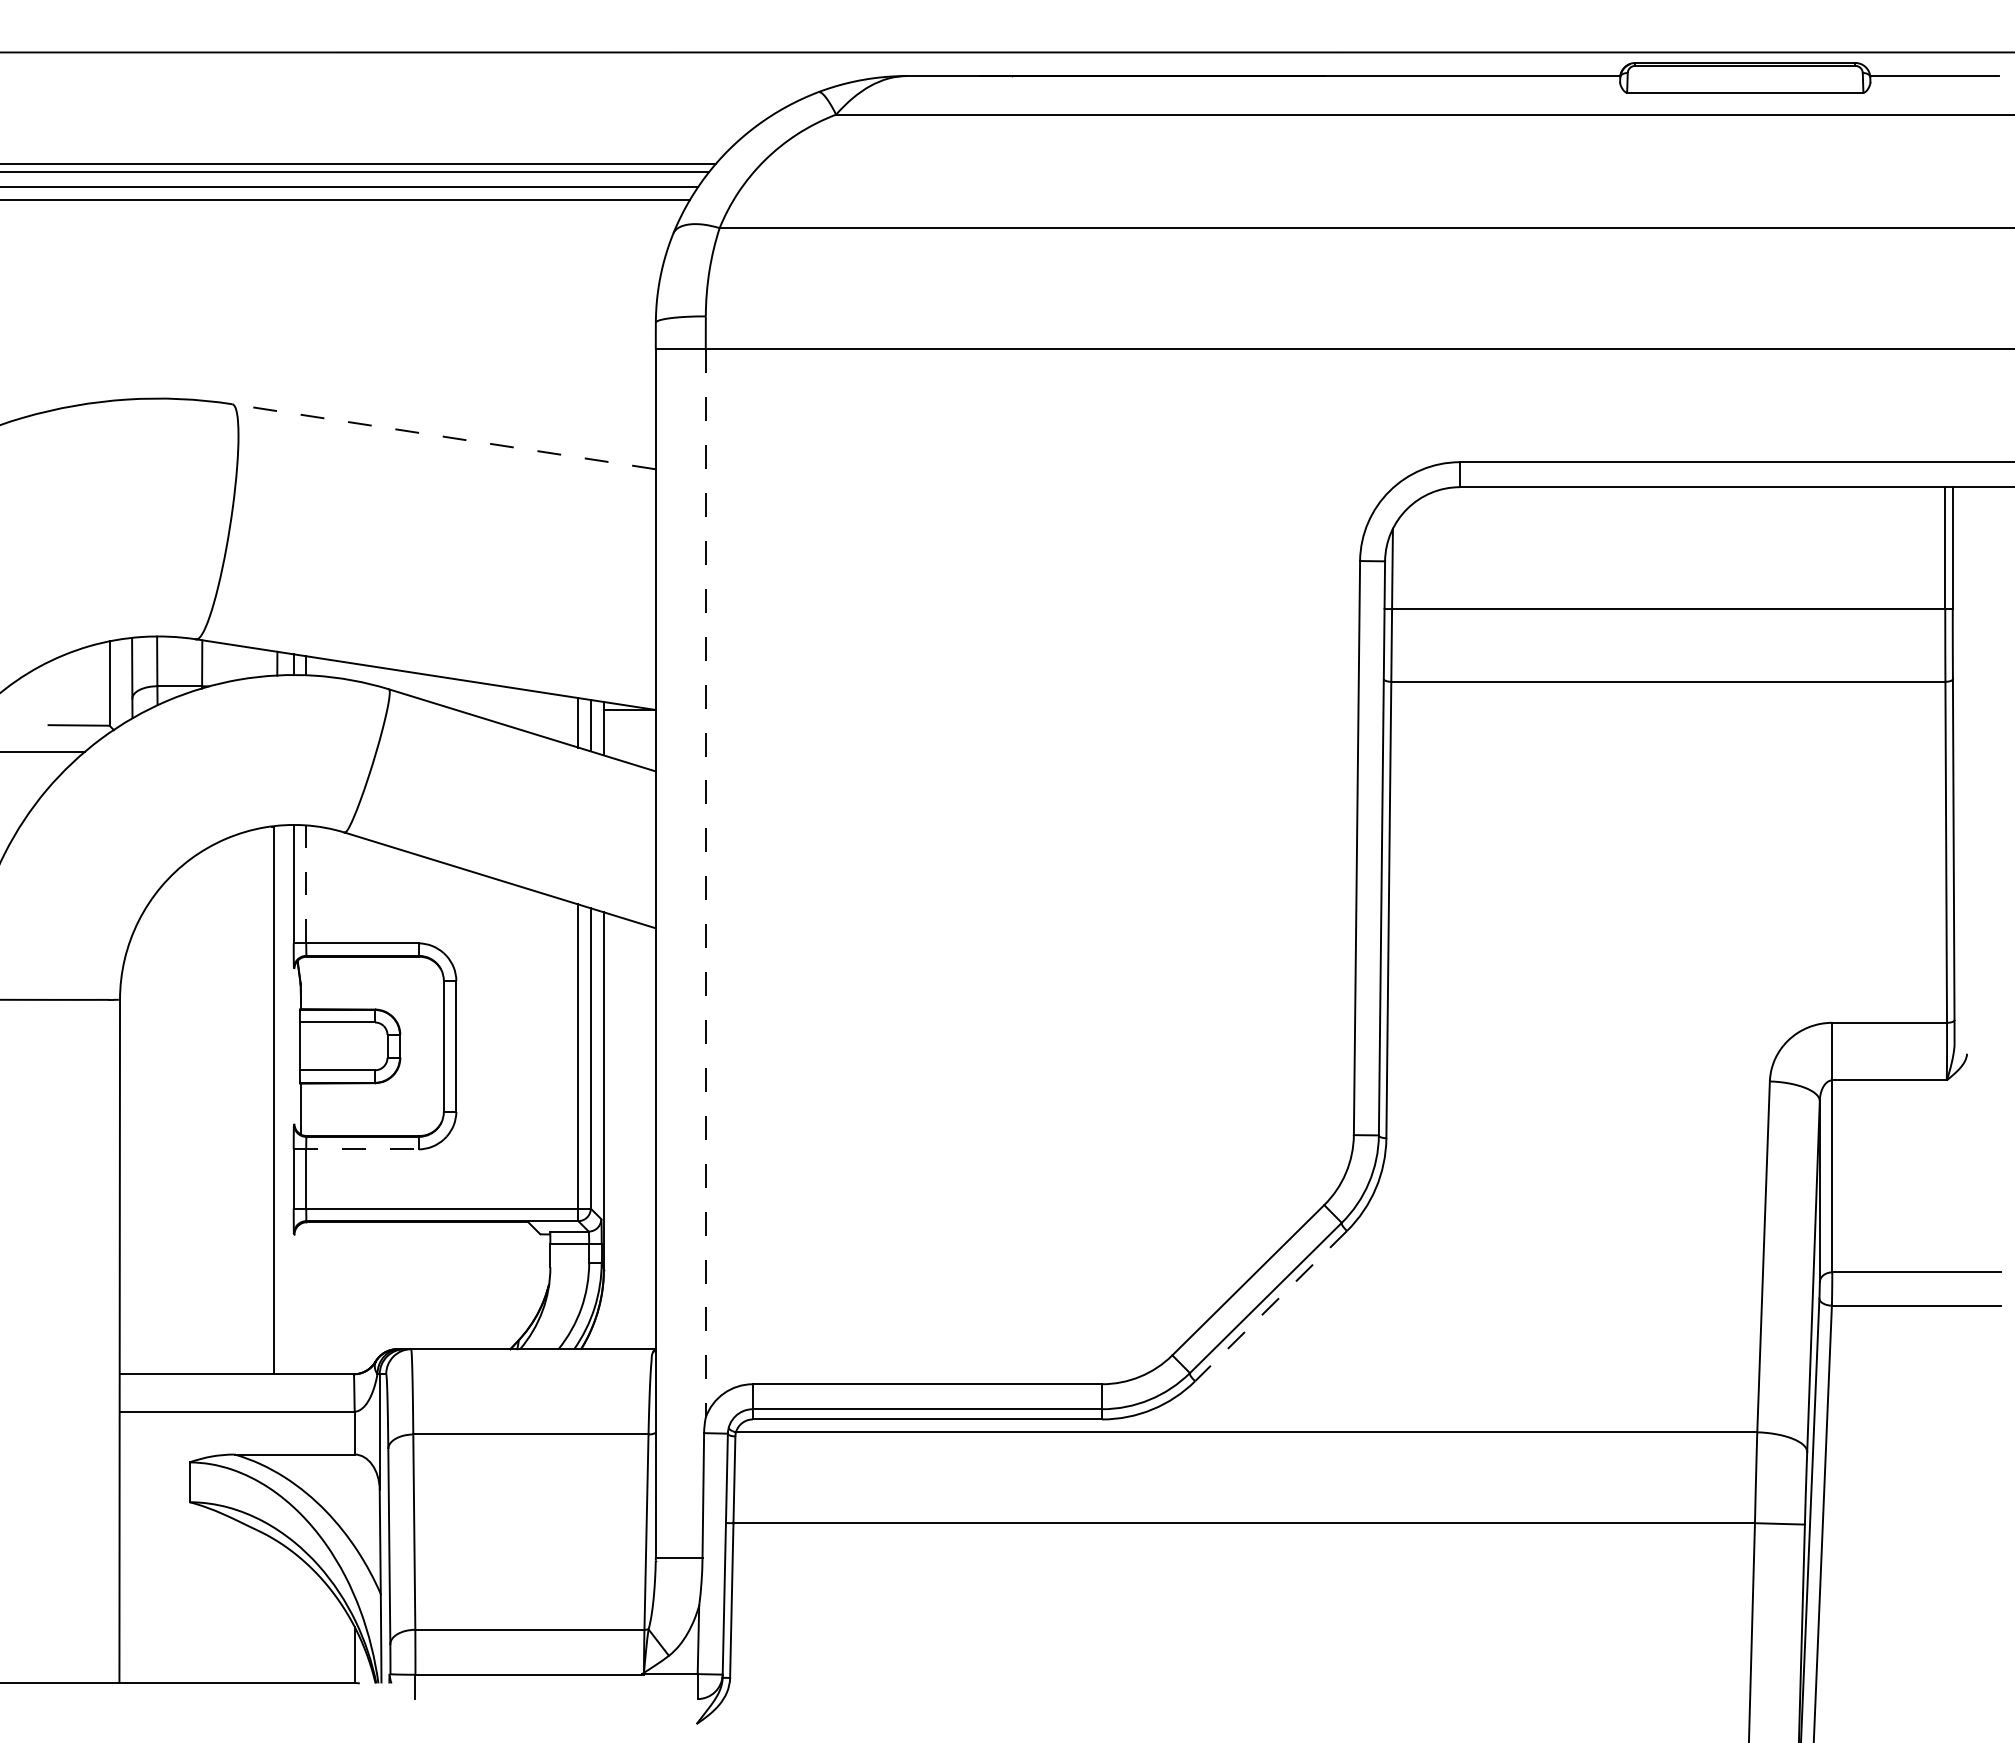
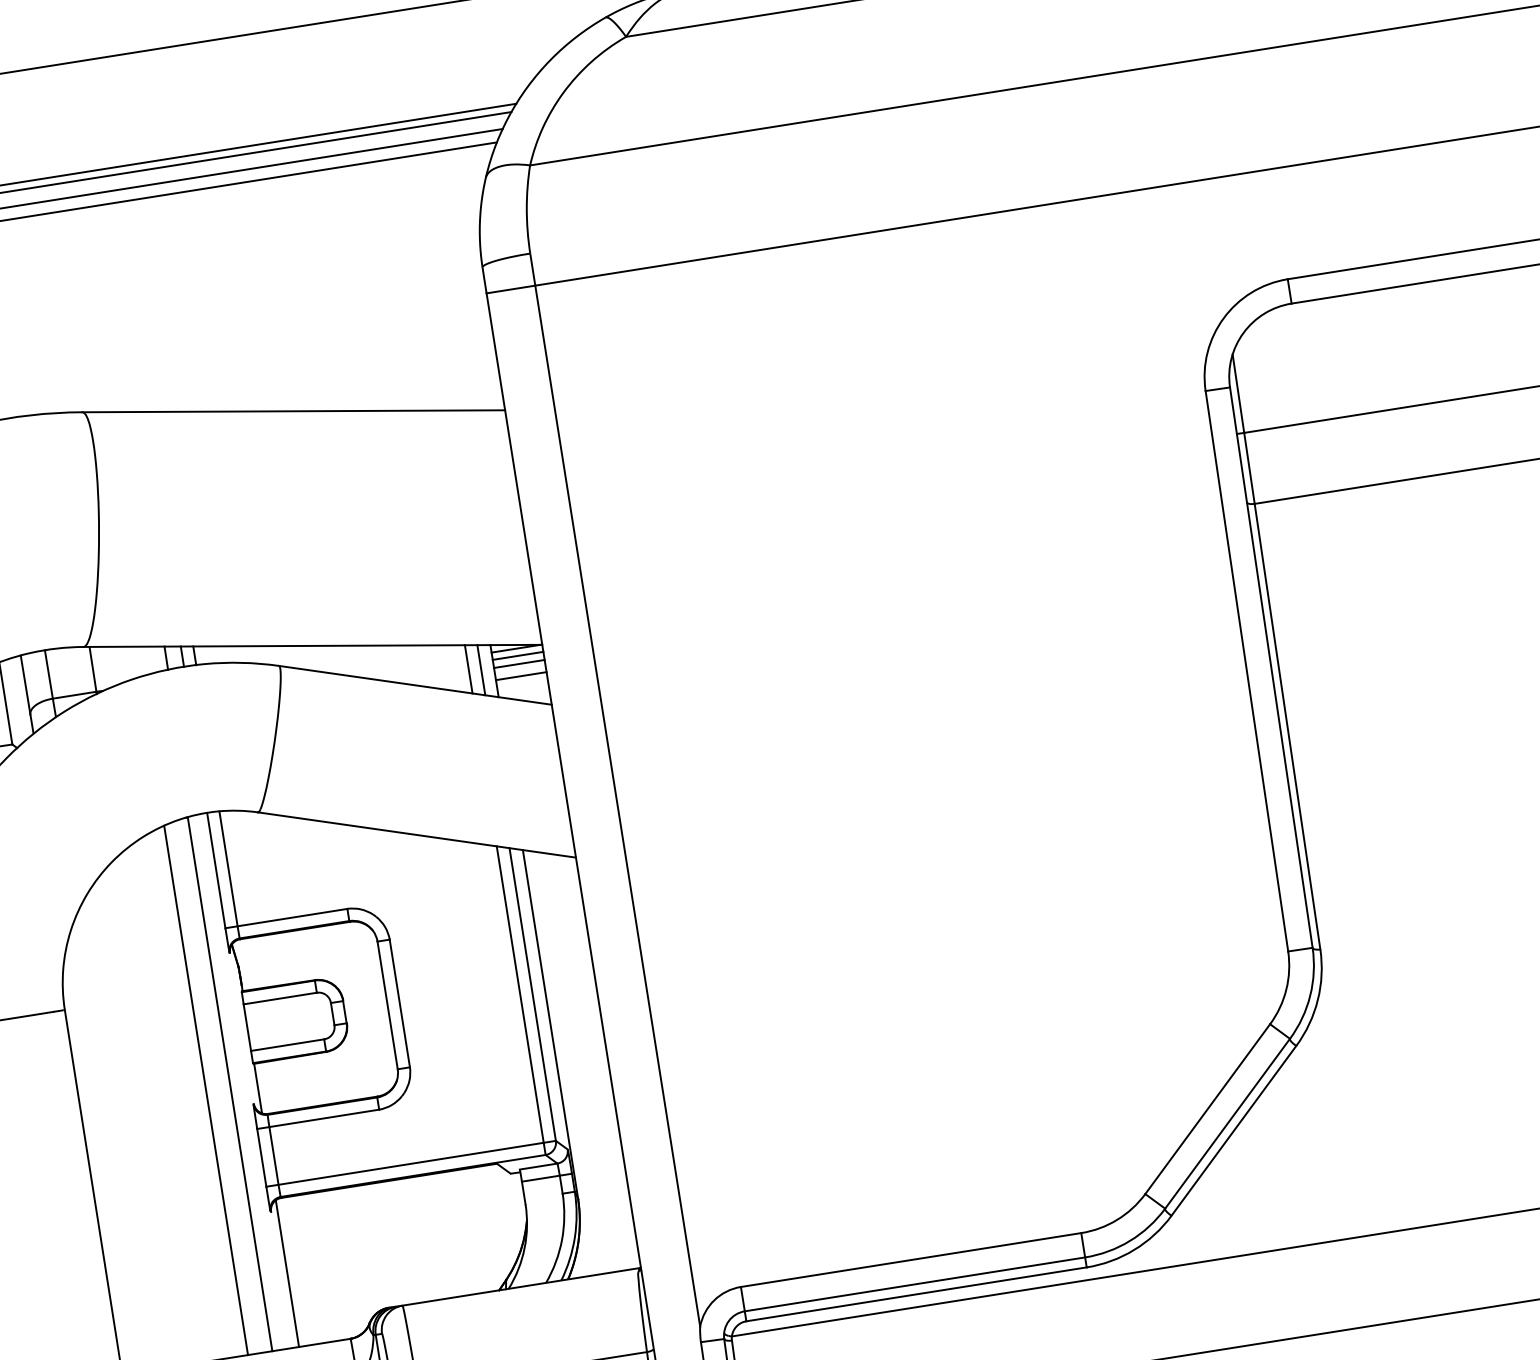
line: (443, 436) -> (293, 411), dashed -> solid
line: (629, 717) -> (517, 656), added
line: (629, 725) -> (519, 664), added
line: (629, 737) -> (520, 675), added
line: (705, 883) -> (617, 806), dashed -> solid
line: (306, 884) -> (228, 868), dashed -> solid
line: (248, 1102) -> (205, 1090), added
line: (356, 1149) -> (318, 1119), dashed -> solid
line: (301, 1298) -> (287, 1273), added
line: (1271, 1306) -> (1234, 1131), dashed -> solid

